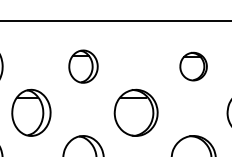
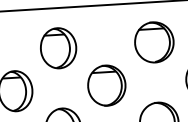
part: (83, 66) -> (58, 48), size x1.43
part: (193, 66) -> (154, 42), size x1.67

